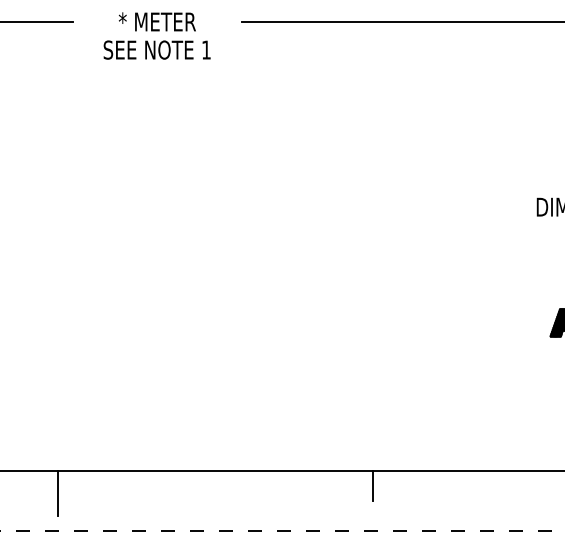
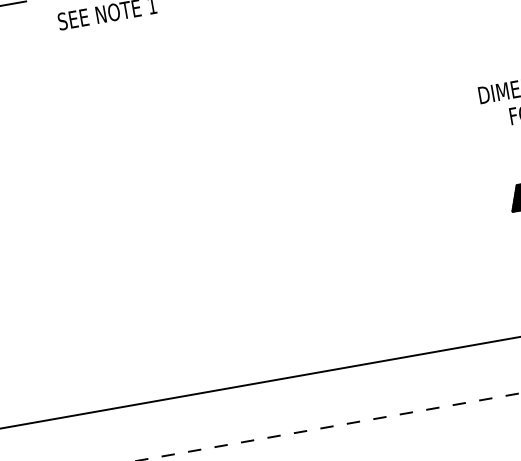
line: (372, 486) -> (374, 377), removed
line: (58, 493) -> (88, 434), removed

